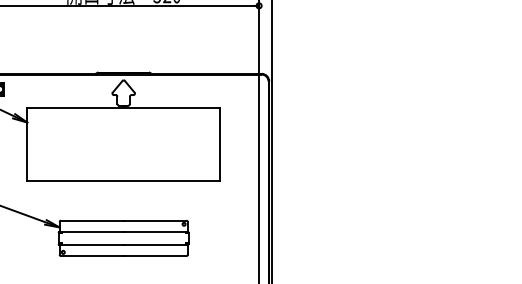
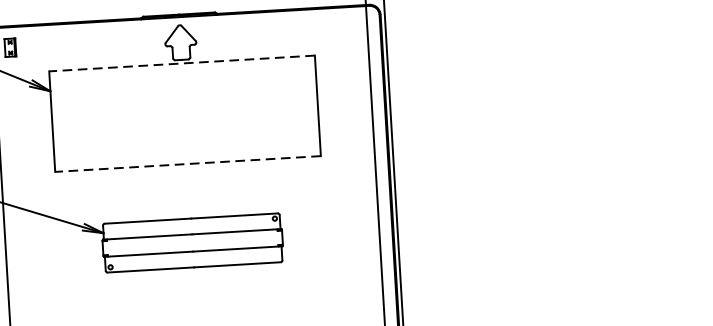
line: (123, 108) -> (181, 63), solid -> dashed
line: (123, 181) -> (187, 164), solid -> dashed

